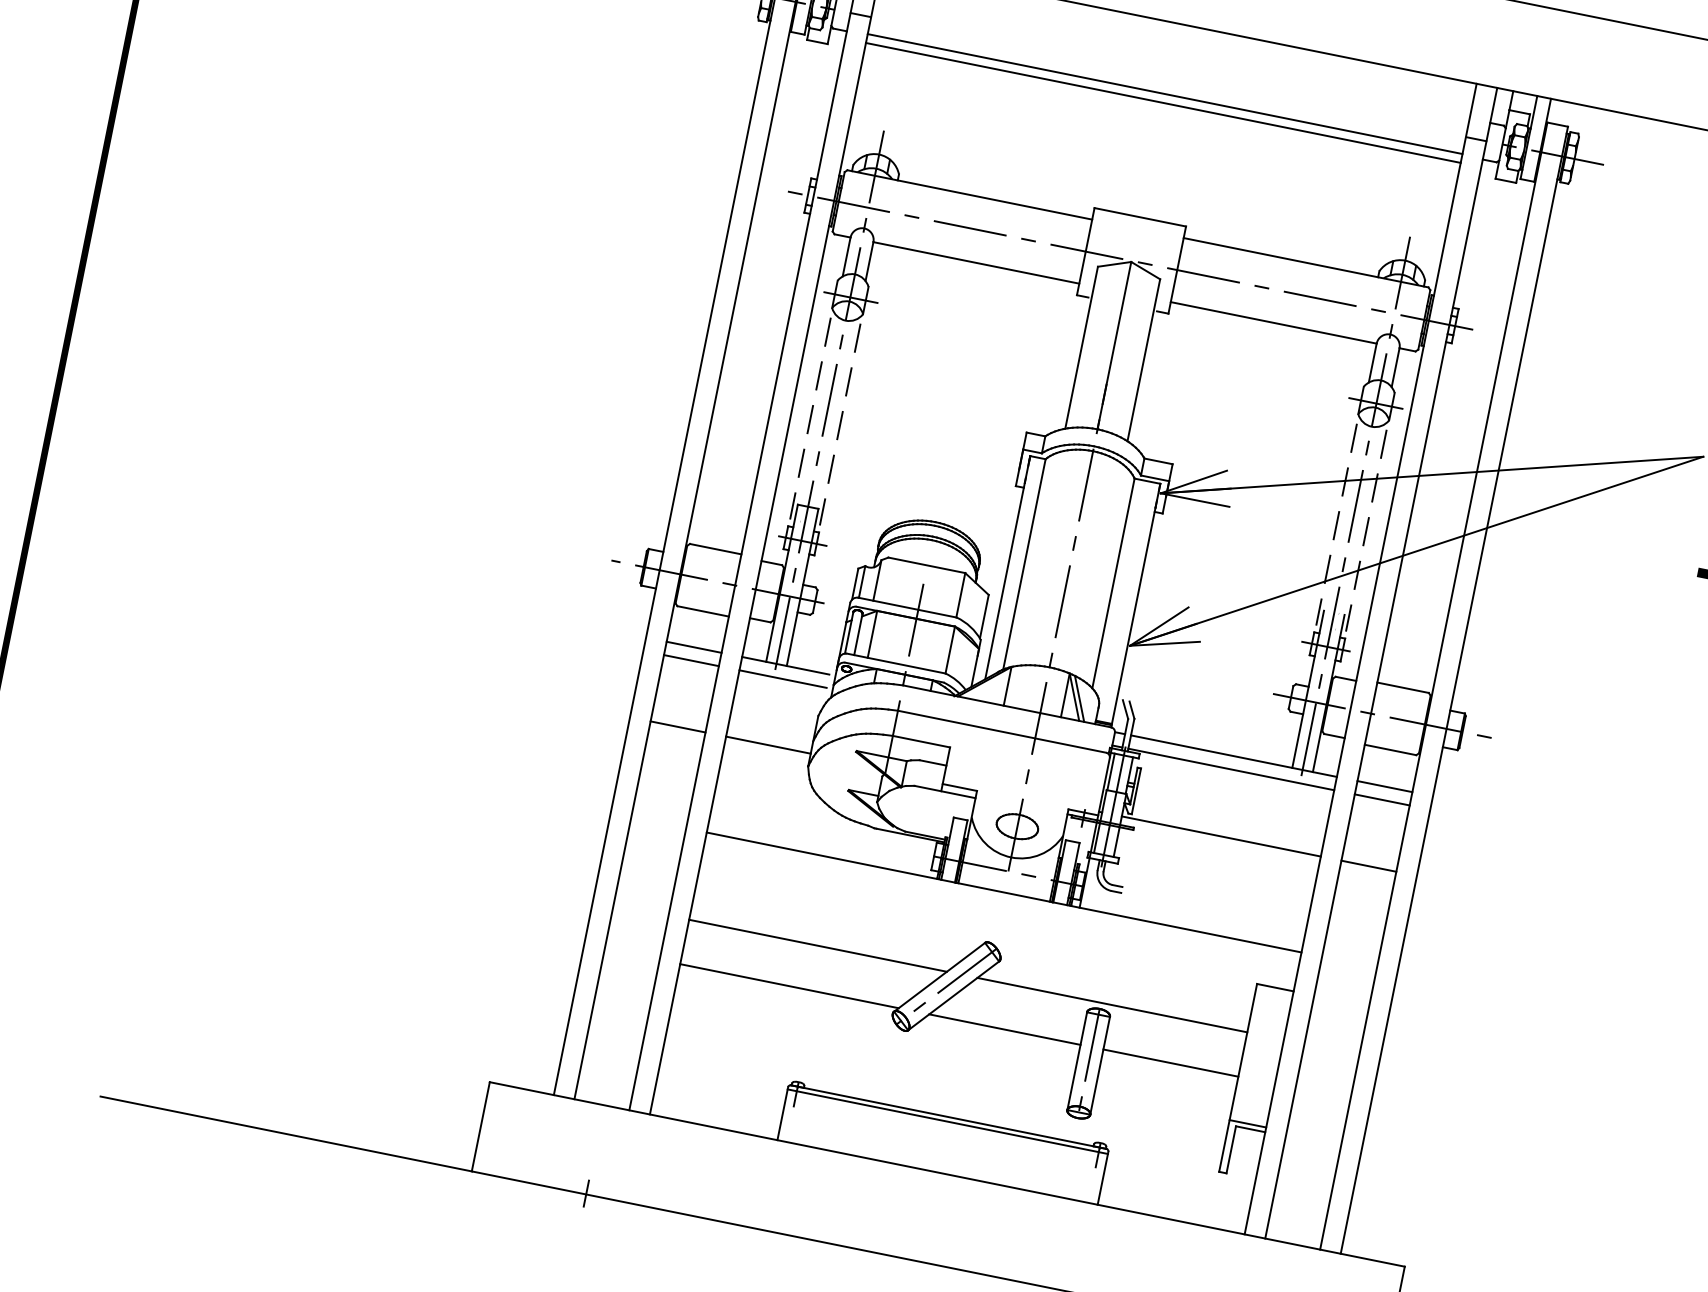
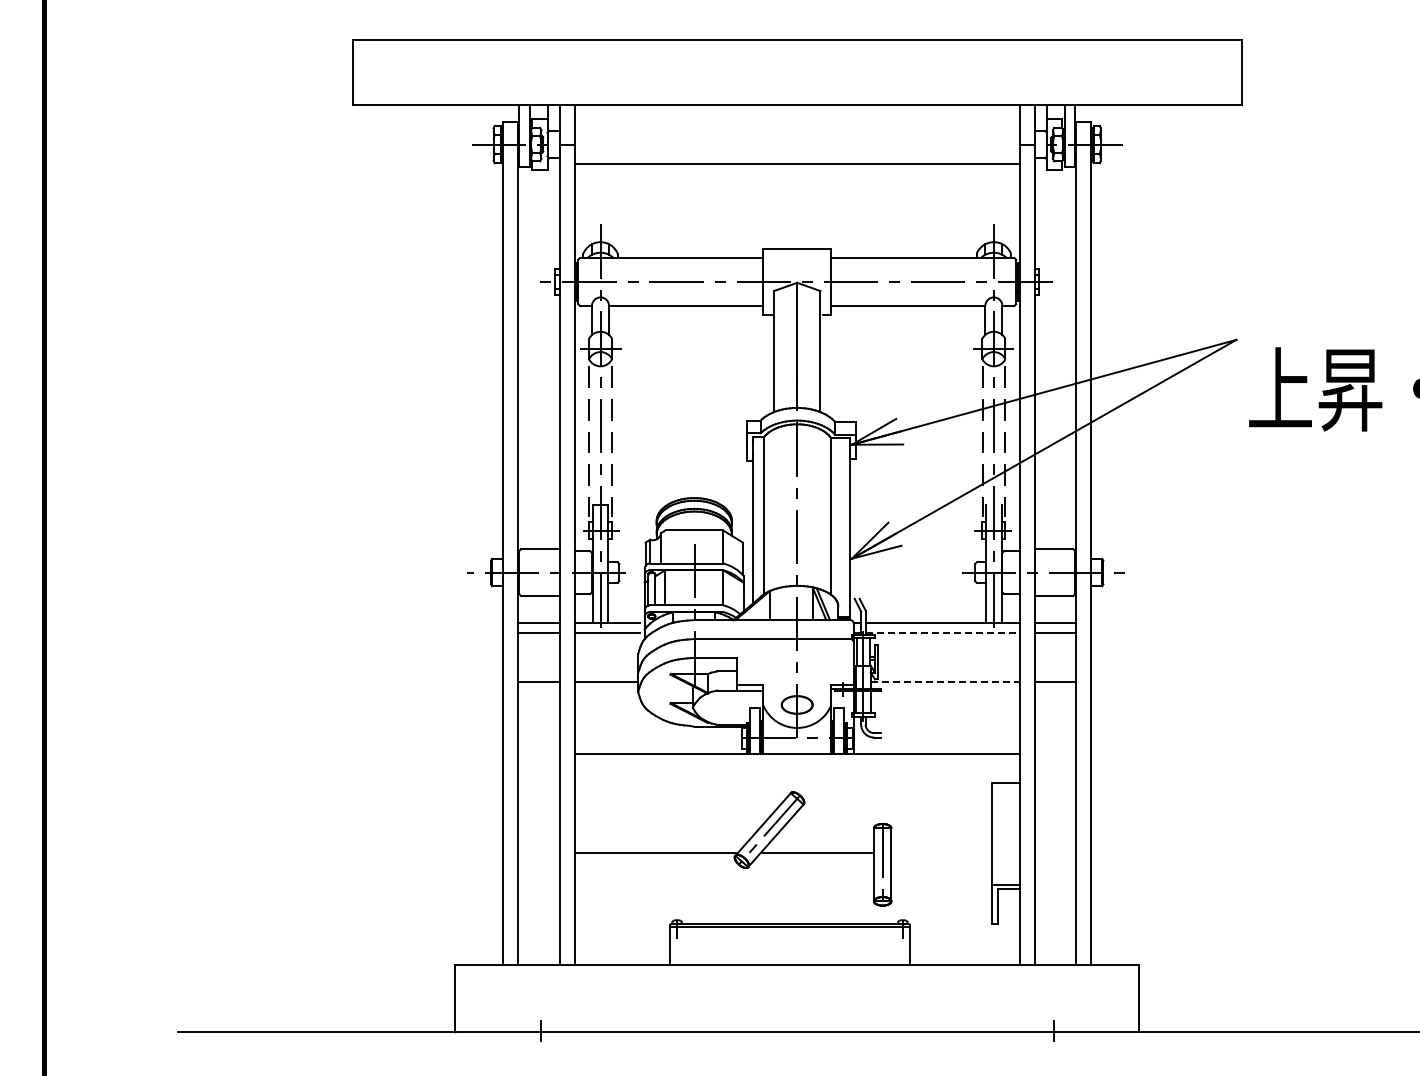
line: (1164, 94) -> (796, 157), removed
line: (1231, 768) -> (942, 632), solid -> dashed
line: (1221, 836) -> (945, 682), solid -> dashed
line: (817, 945) -> (670, 819), removed
line: (1112, 1005) -> (891, 819), removed
line: (1170, 1062) -> (941, 852), removed

